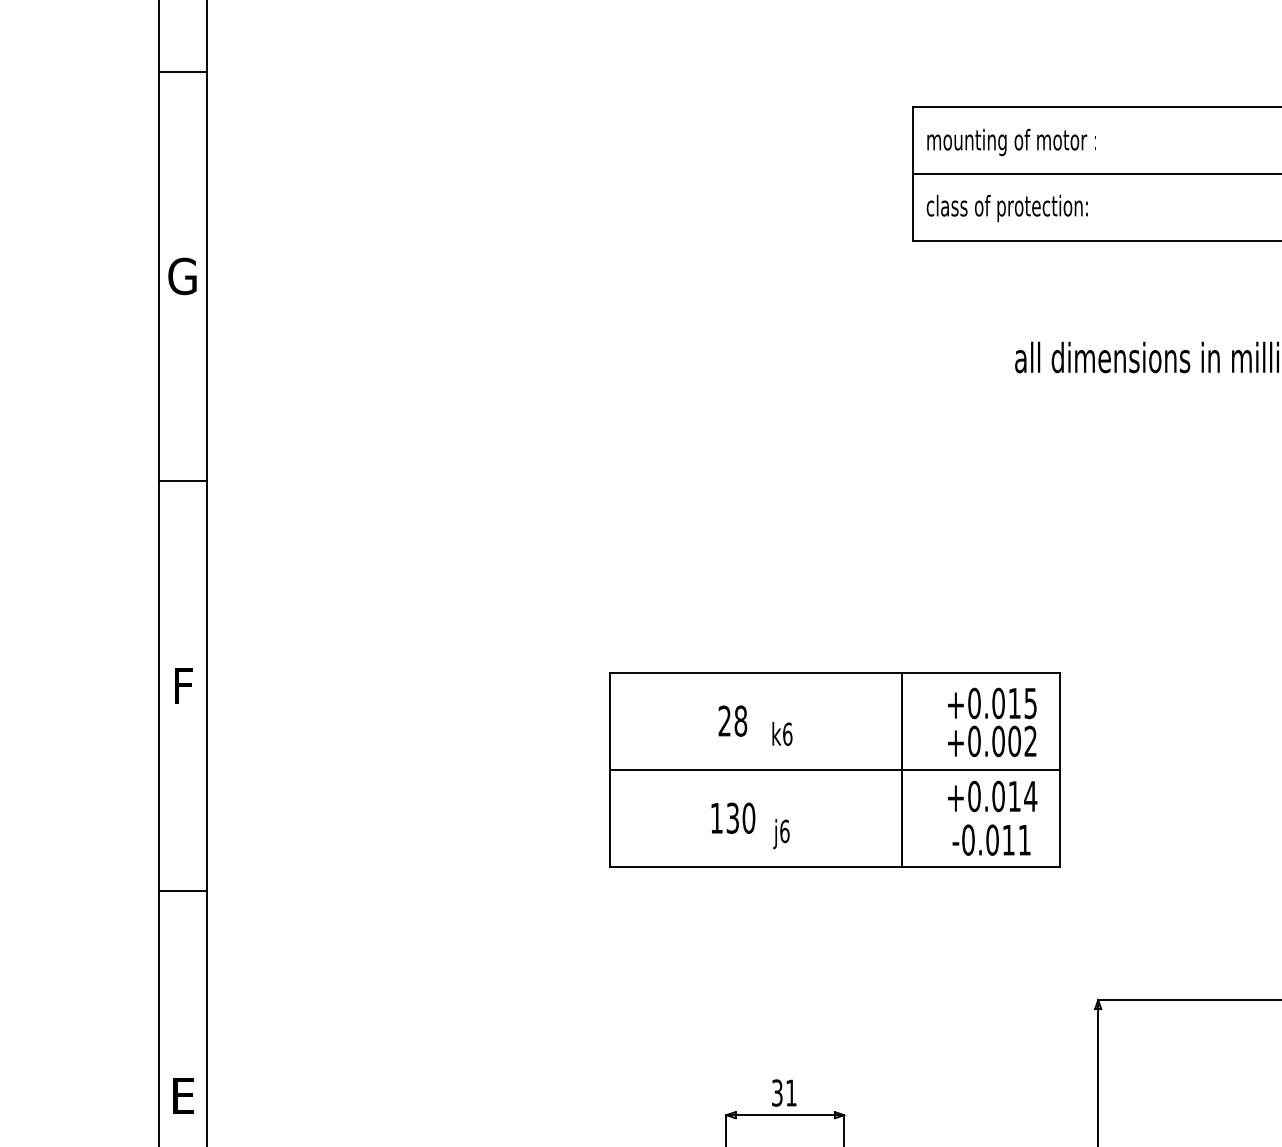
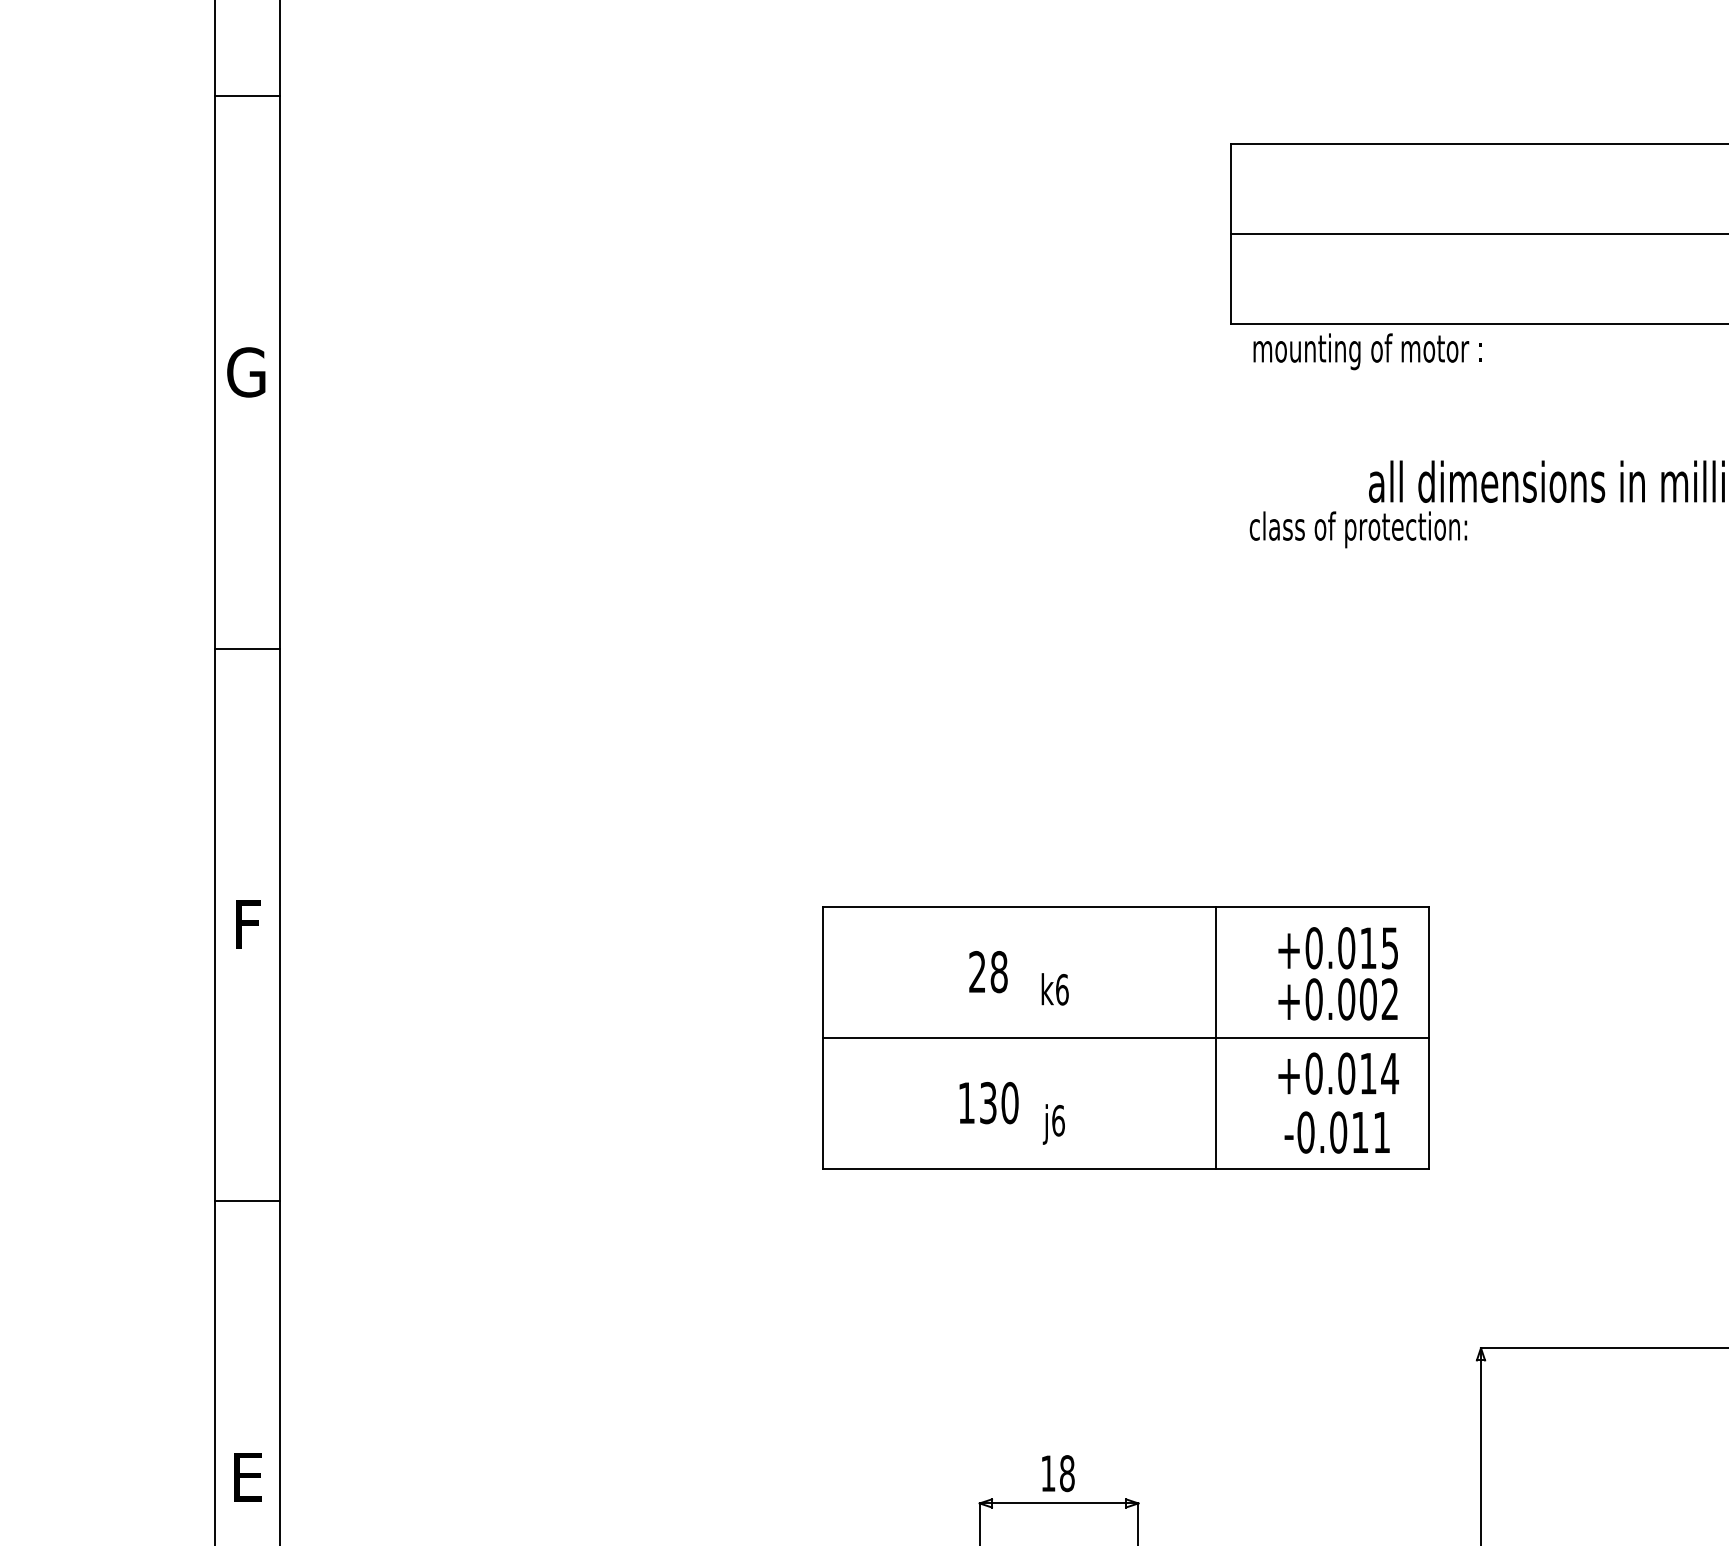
text: (1011, 142) -> (1367, 351), moved
text: (1007, 208) -> (1358, 529), moved
text: (784, 1092) -> (1057, 1473), 31 -> 18

